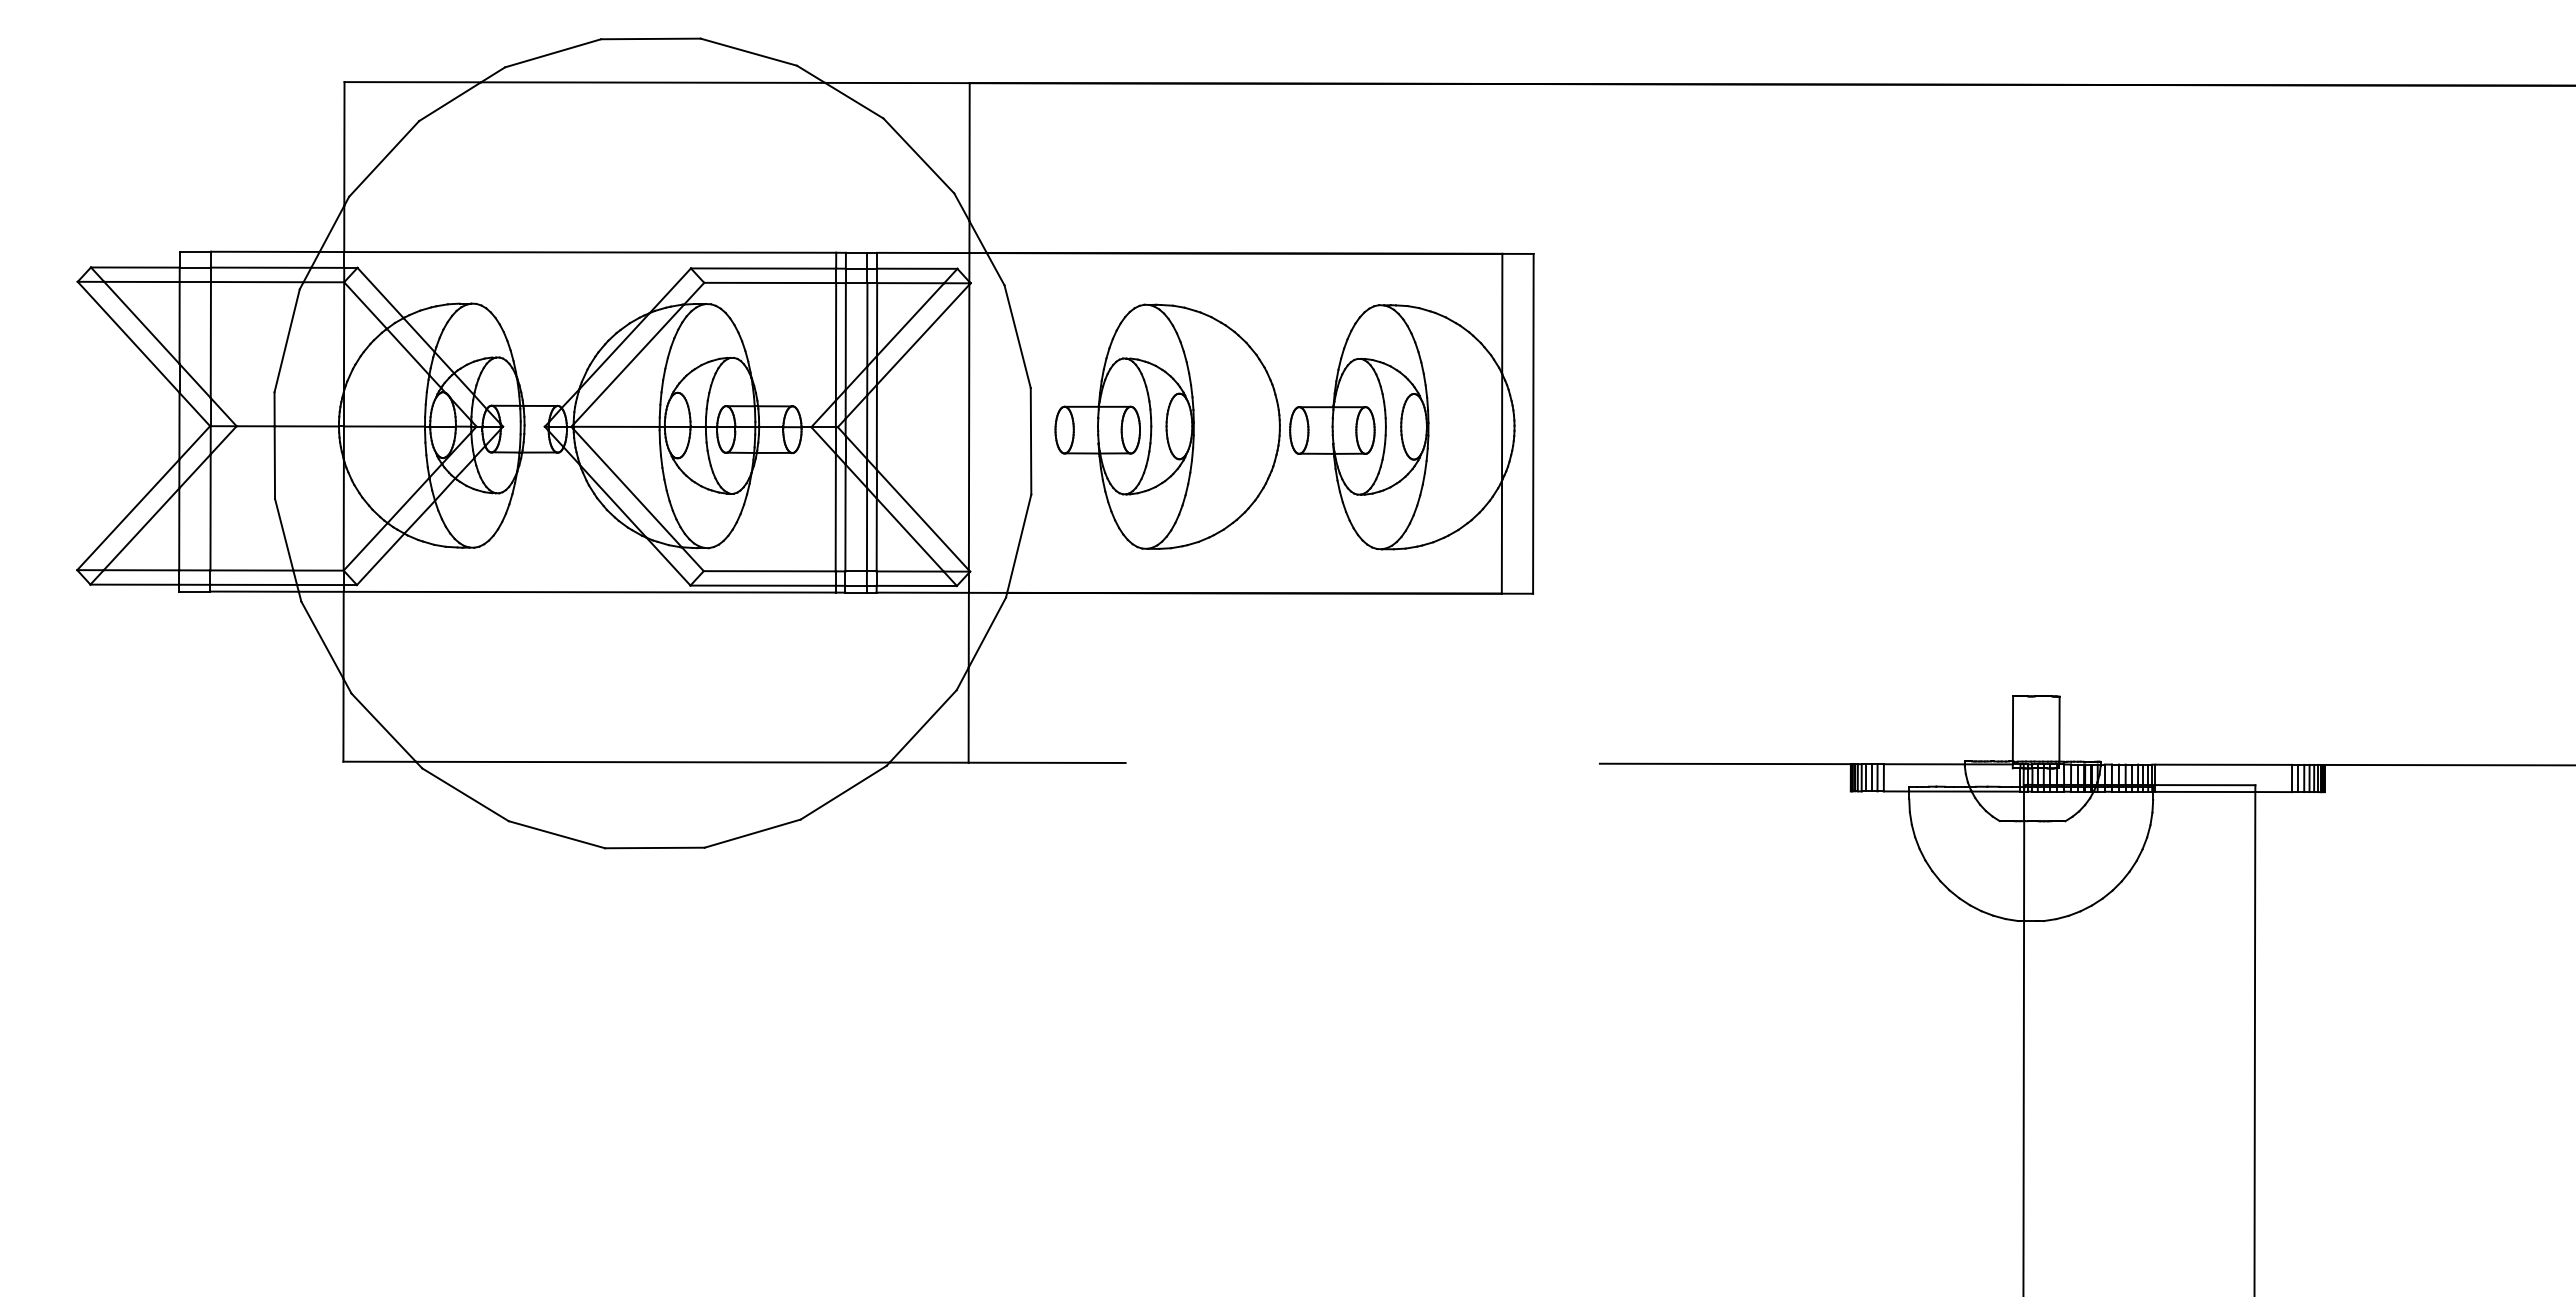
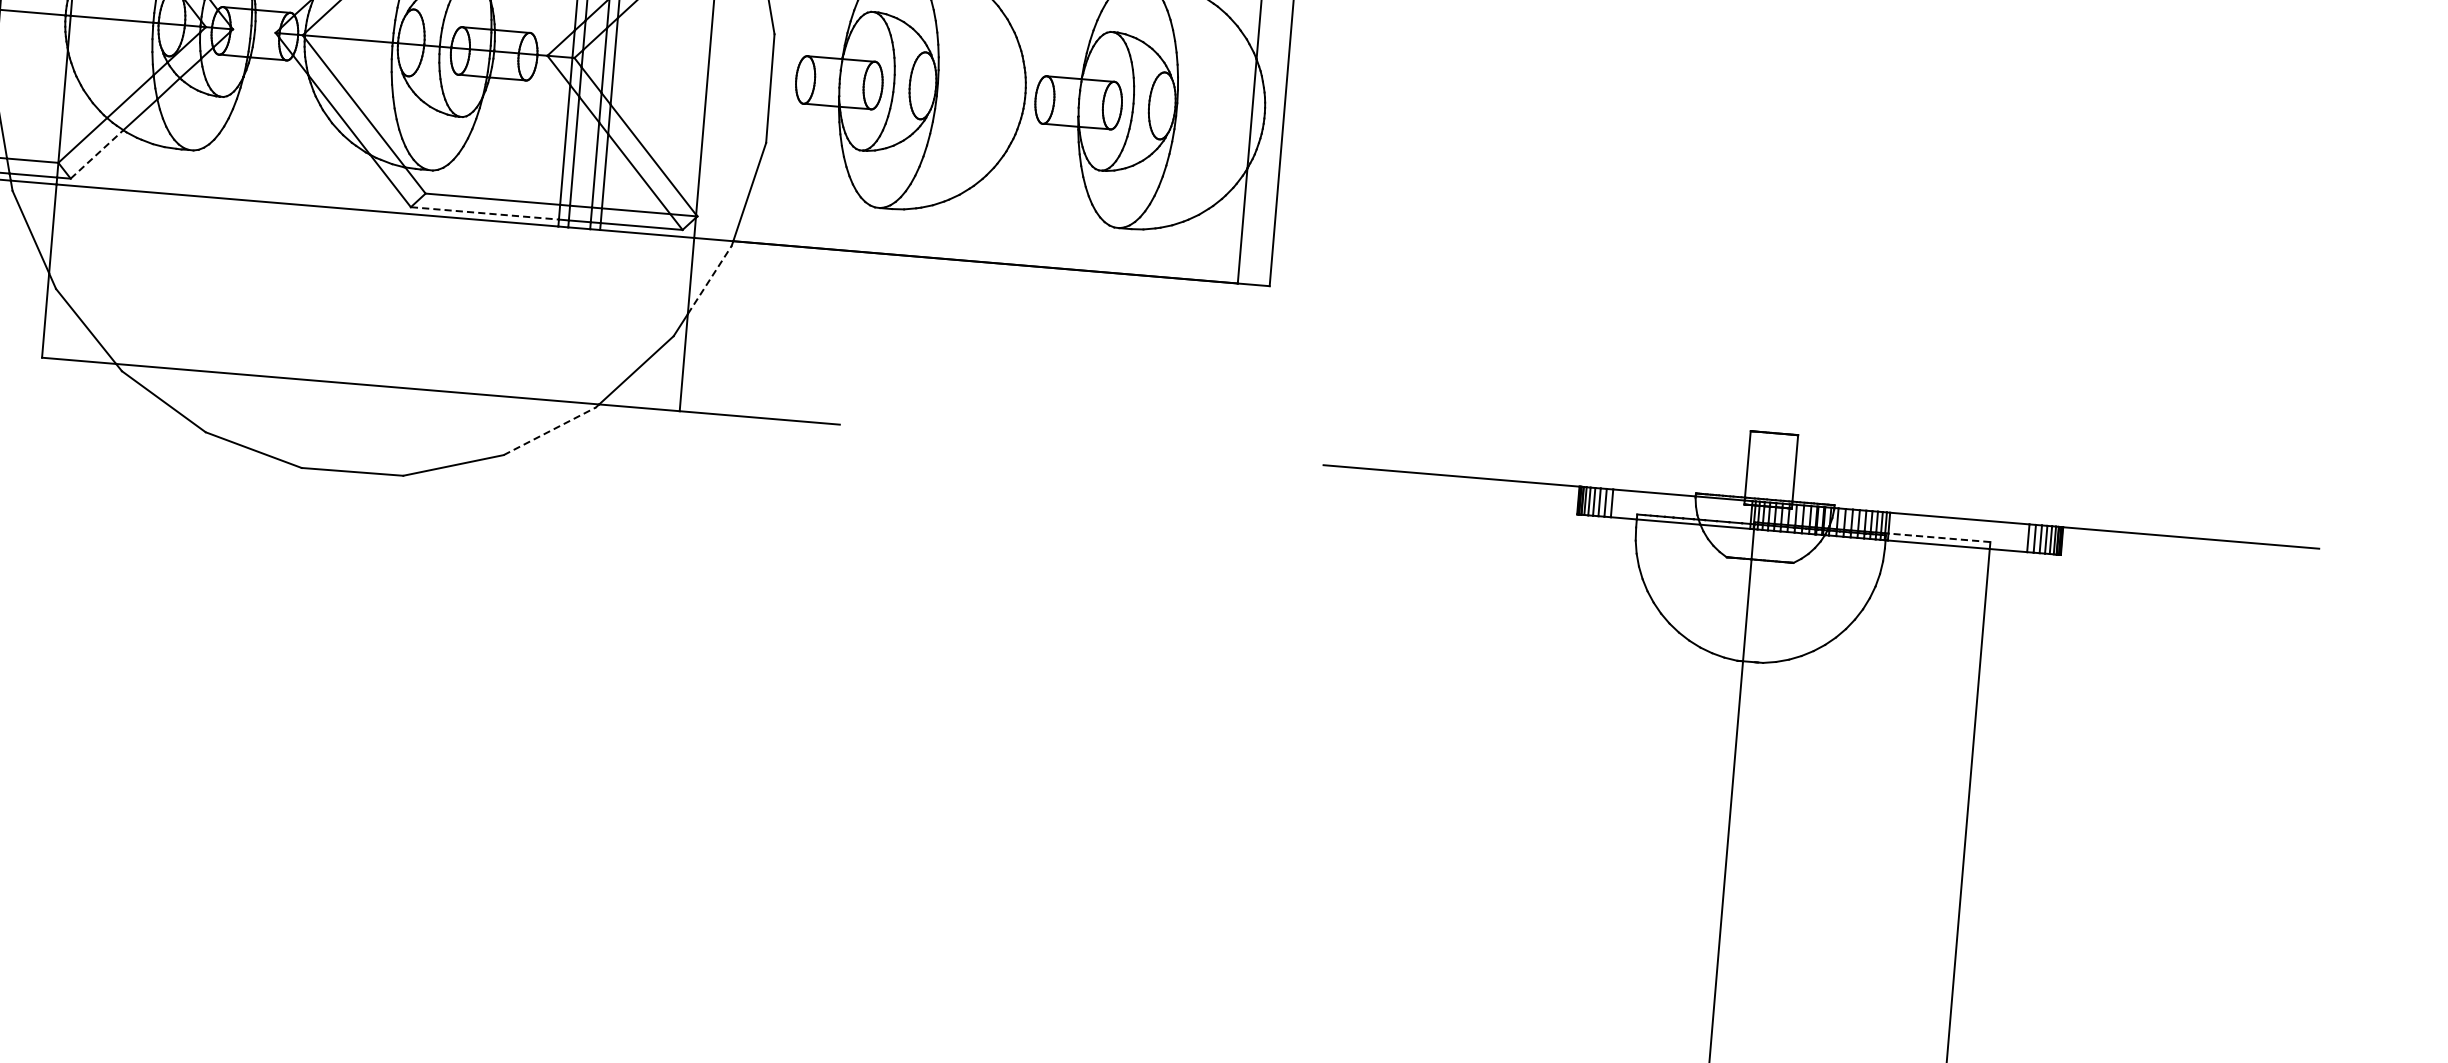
line: (380, 559) -> (96, 154), solid -> dashed
line: (763, 585) -> (485, 213), solid -> dashed
line: (987, 632) -> (709, 279), solid -> dashed
line: (2205, 785) -> (1939, 538), solid -> dashed
line: (843, 792) -> (549, 431), solid -> dashed

